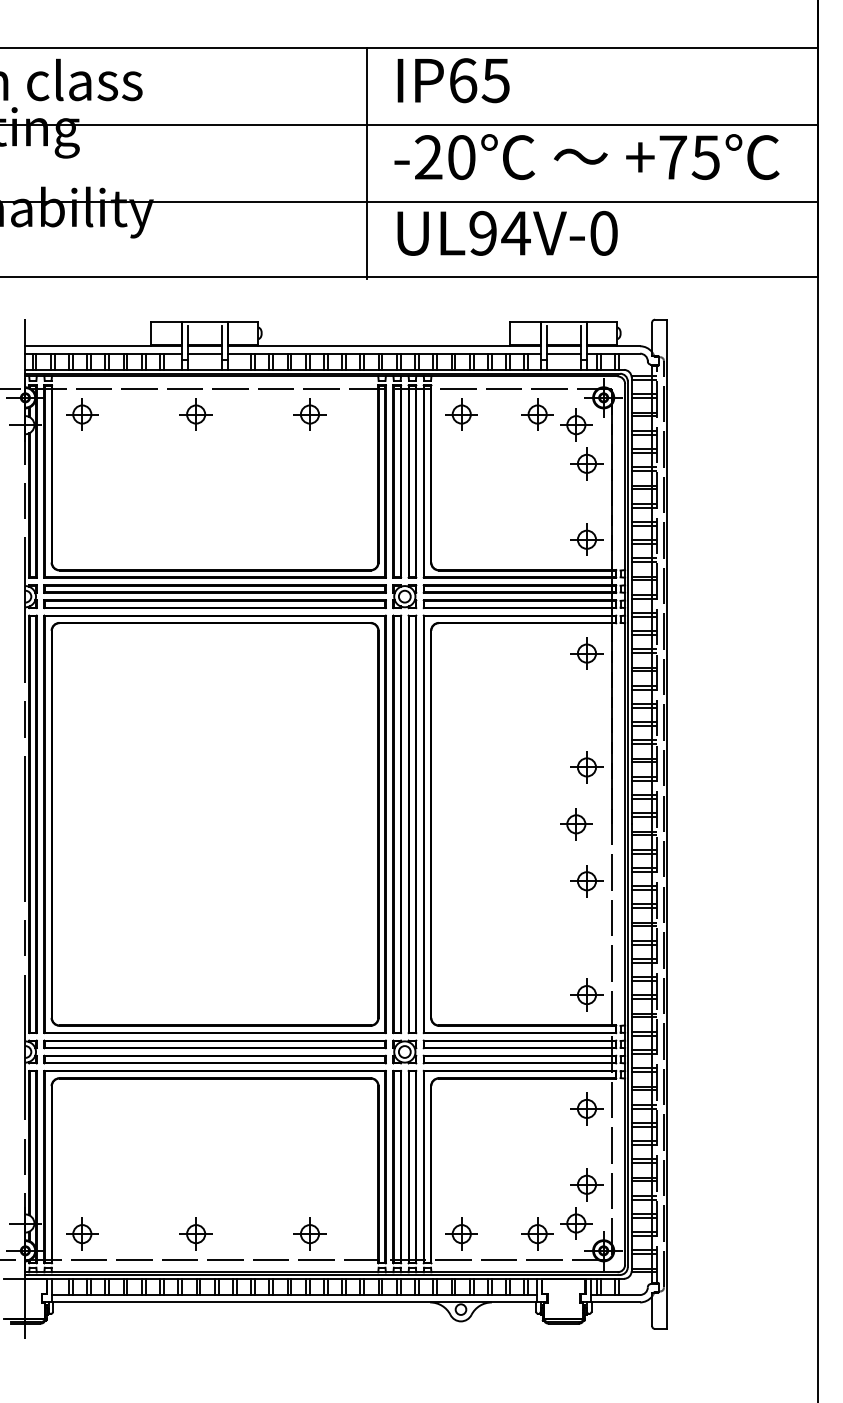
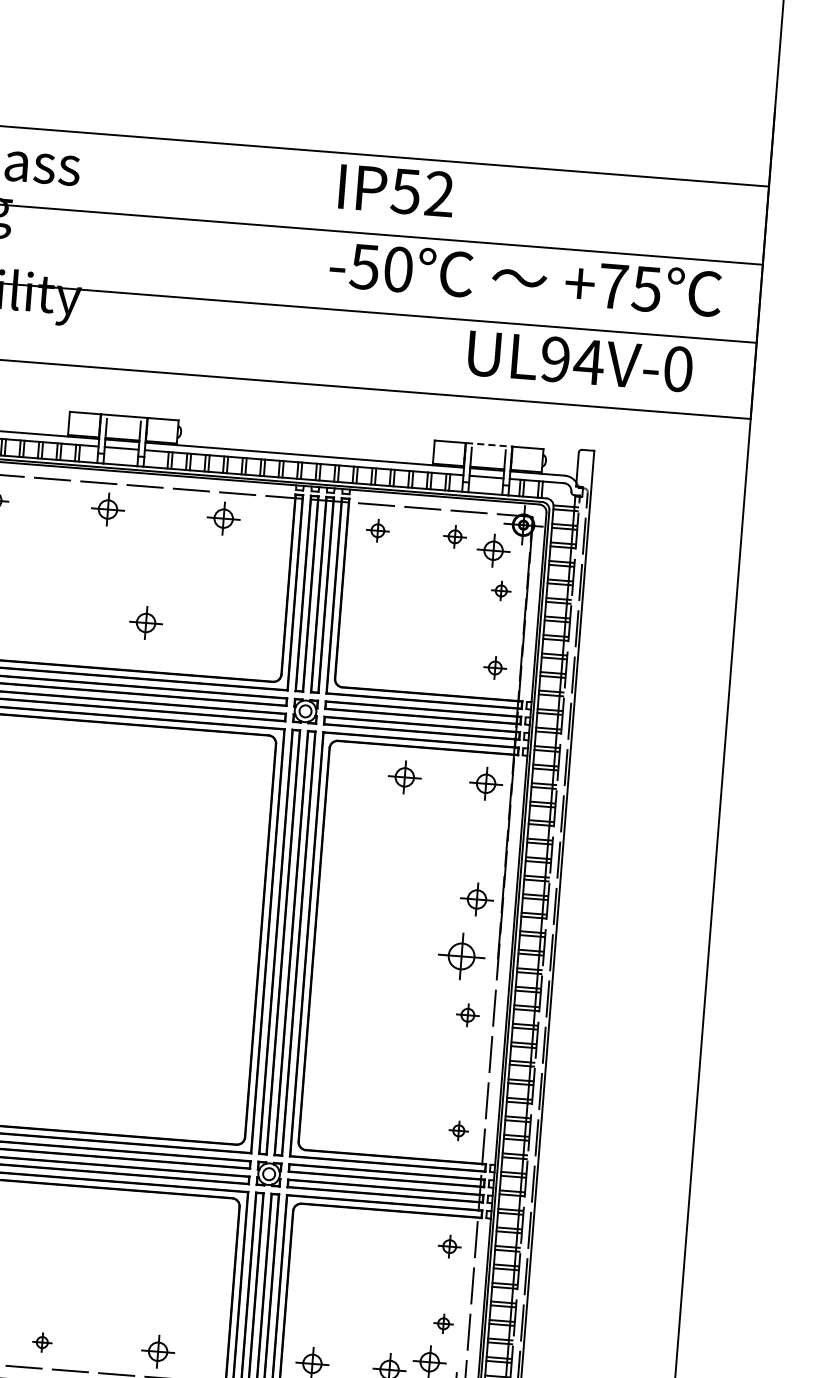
text: (478, 80) -> (421, 192), IP65 -> IP52
text: (428, 157) -> (364, 266), -20 -> -50
line: (367, 162) -> (302, 267), removed
text: (507, 233) -> (580, 361), moved
line: (563, 321) -> (488, 444), solid -> dashed
part: (461, 414) -> (377, 530), size x0.7
part: (537, 414) -> (454, 536), size x0.7
part: (586, 463) -> (500, 590), size x0.6
part: (241, 522) -> (145, 622), added
part: (586, 539) -> (494, 667), size x0.7
part: (506, 653) -> (404, 777), added
part: (576, 824) -> (461, 956), size x1.4
part: (586, 881) -> (467, 1015), size x0.7
part: (586, 994) -> (458, 1130), size x0.6
part: (586, 1108) -> (449, 1246), size x0.7
part: (586, 1184) -> (443, 1323), size x0.6
part: (195, 1233) -> (41, 1341), size x0.6

